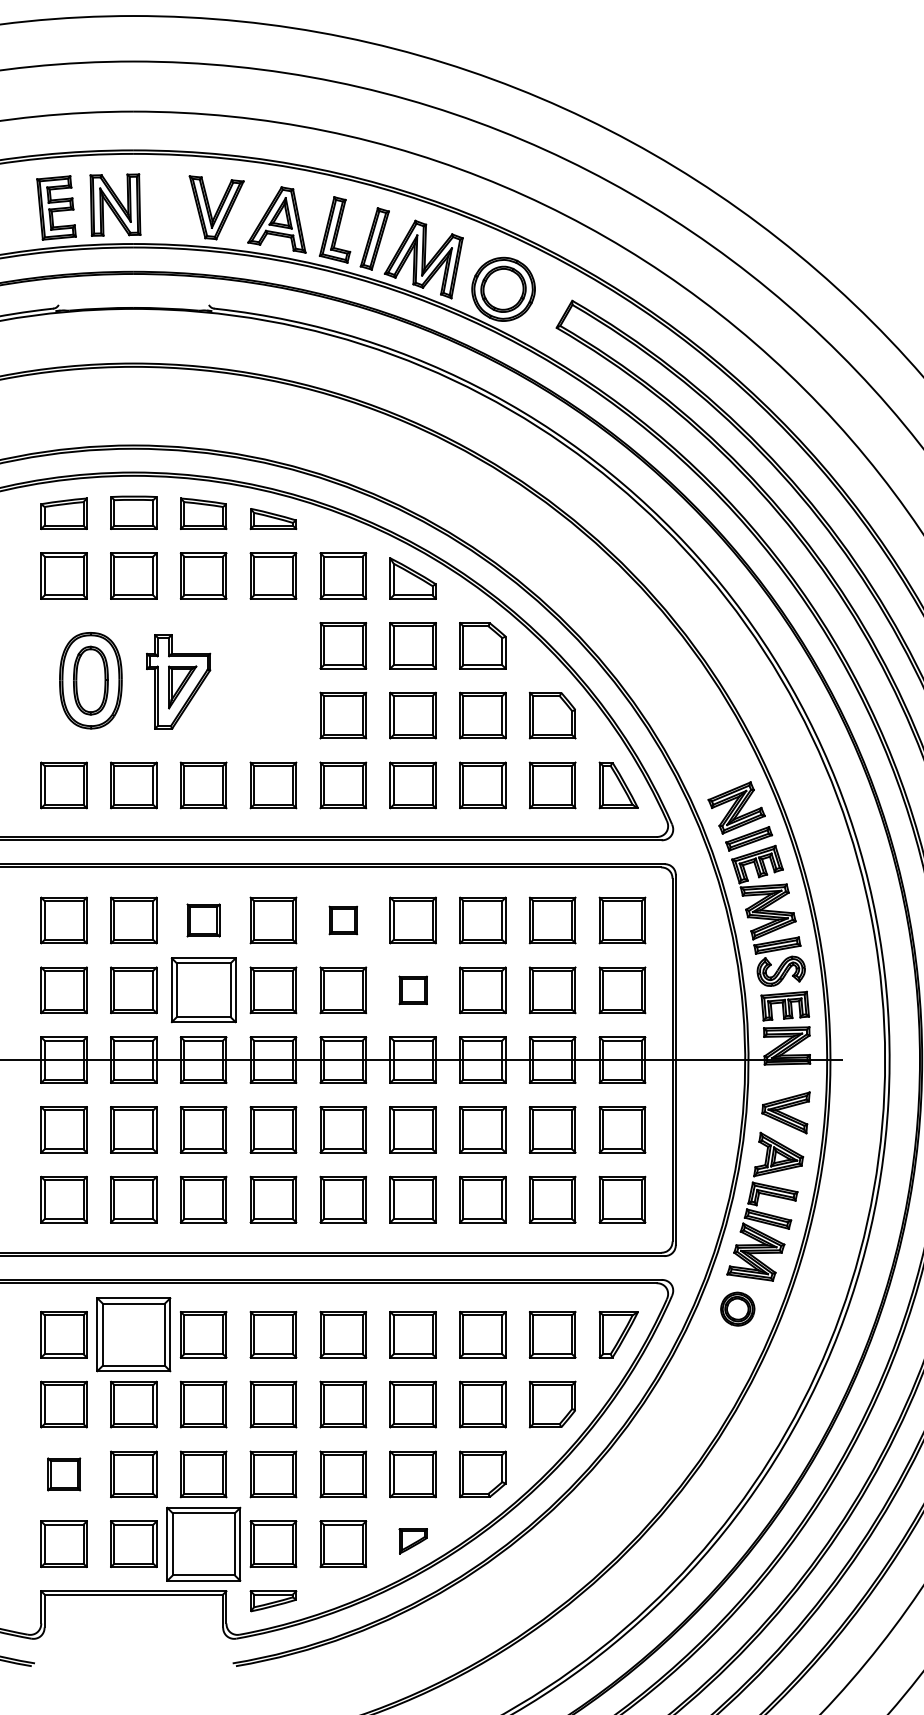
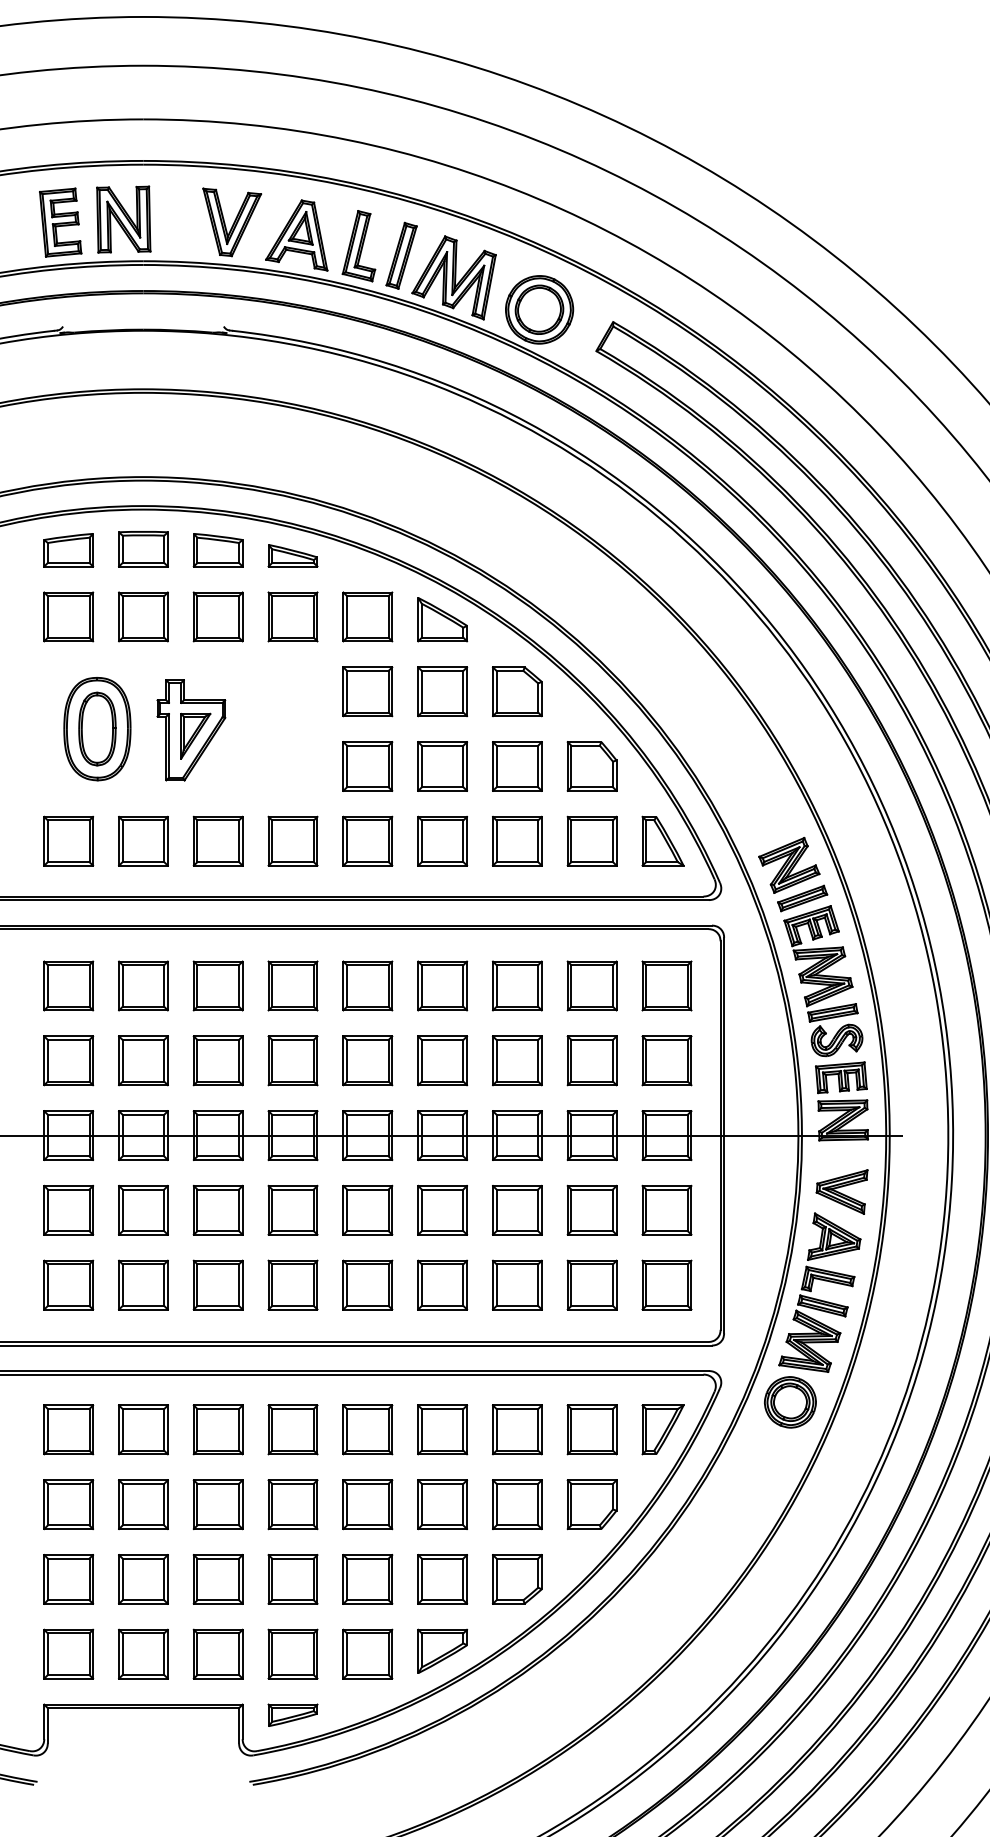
part: (202, 920) -> (217, 985), size x1.43
part: (342, 920) -> (367, 985), size x1.67
part: (202, 990) -> (217, 1060), size x0.71
part: (412, 990) -> (442, 1060), size x1.67
part: (737, 1309) -> (790, 1402), size x1.43
part: (133, 1334) -> (143, 1429), size x0.62
part: (63, 1474) -> (68, 1579), size x1.43
part: (412, 1540) -> (442, 1650), size x1.67
part: (202, 1543) -> (217, 1653), size x0.62

